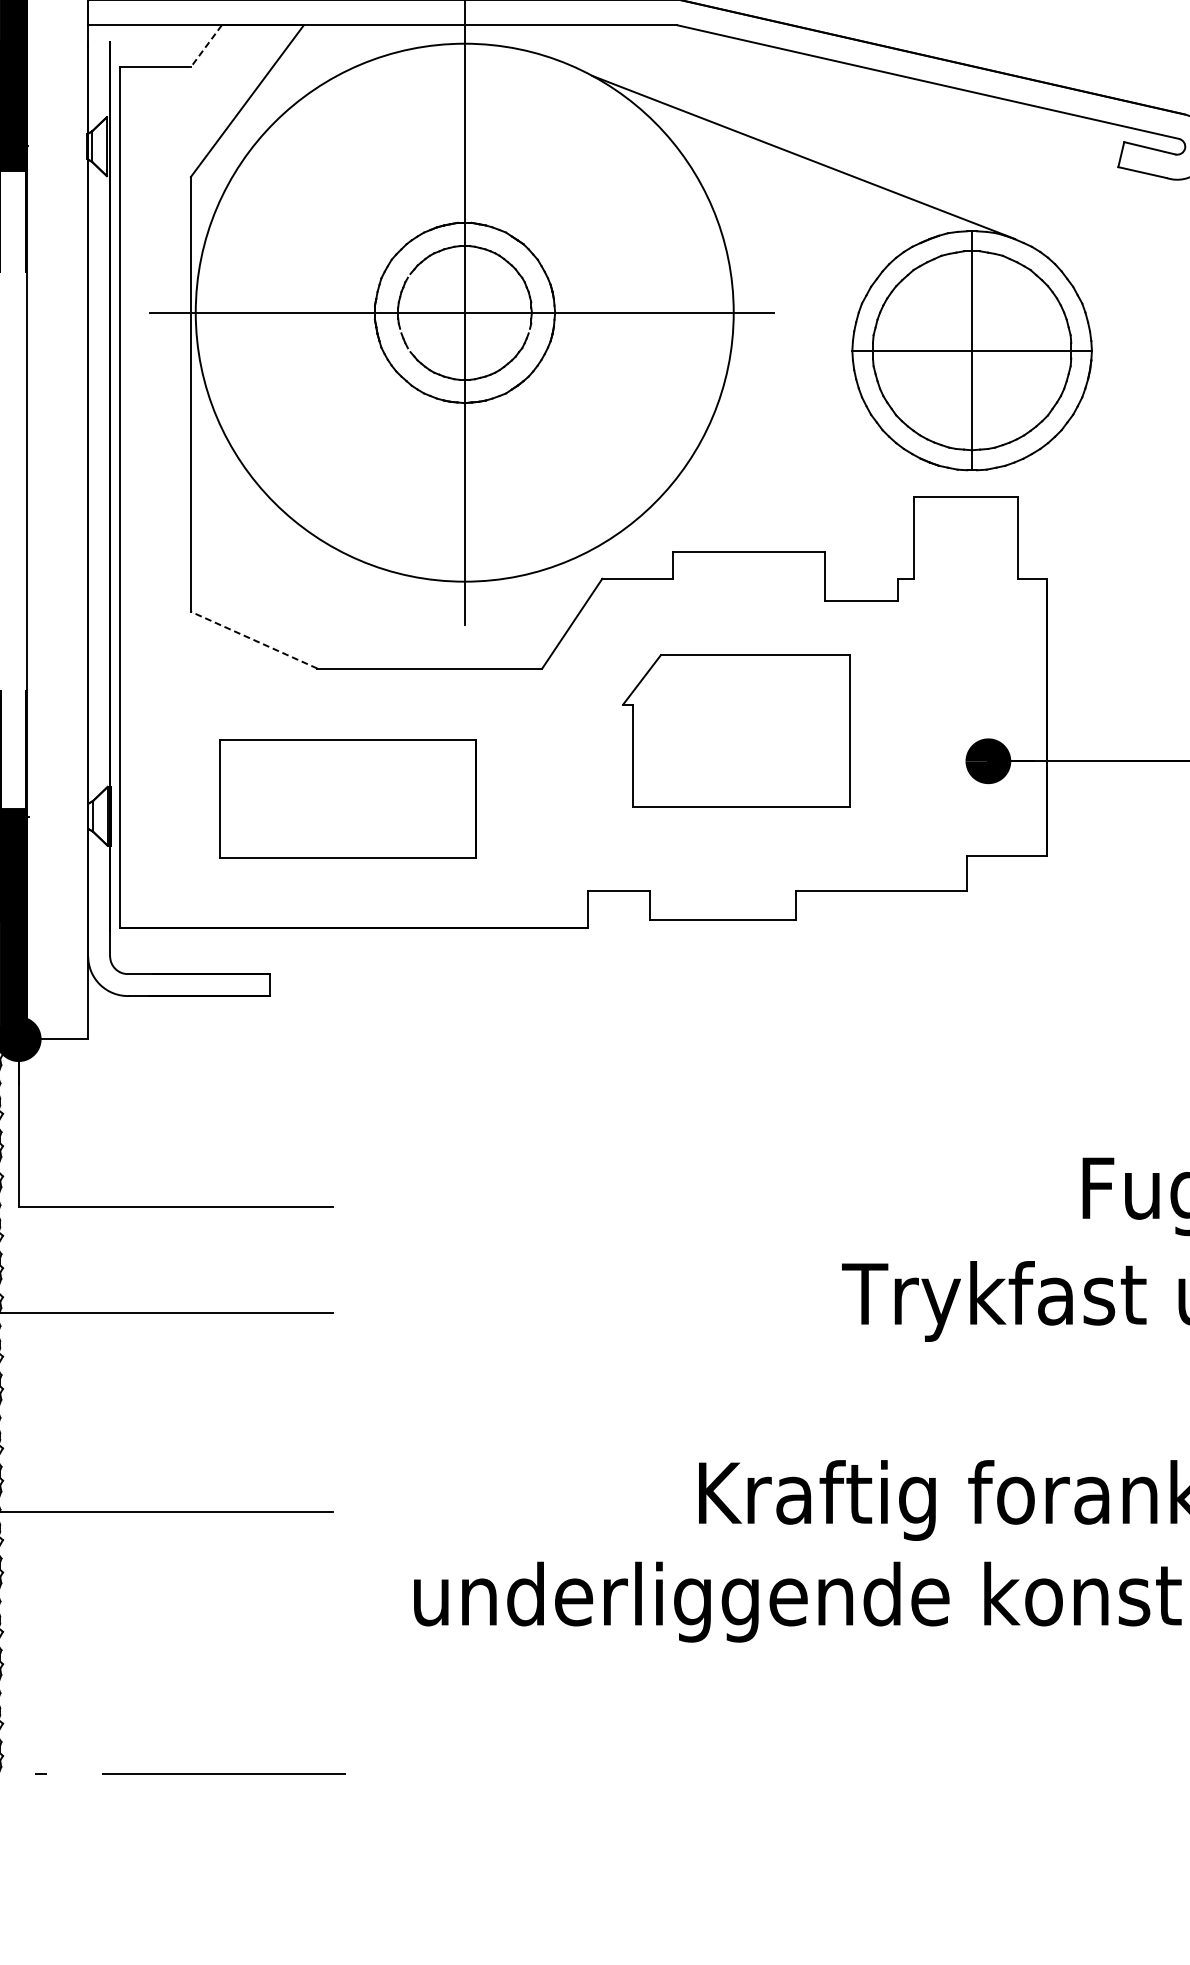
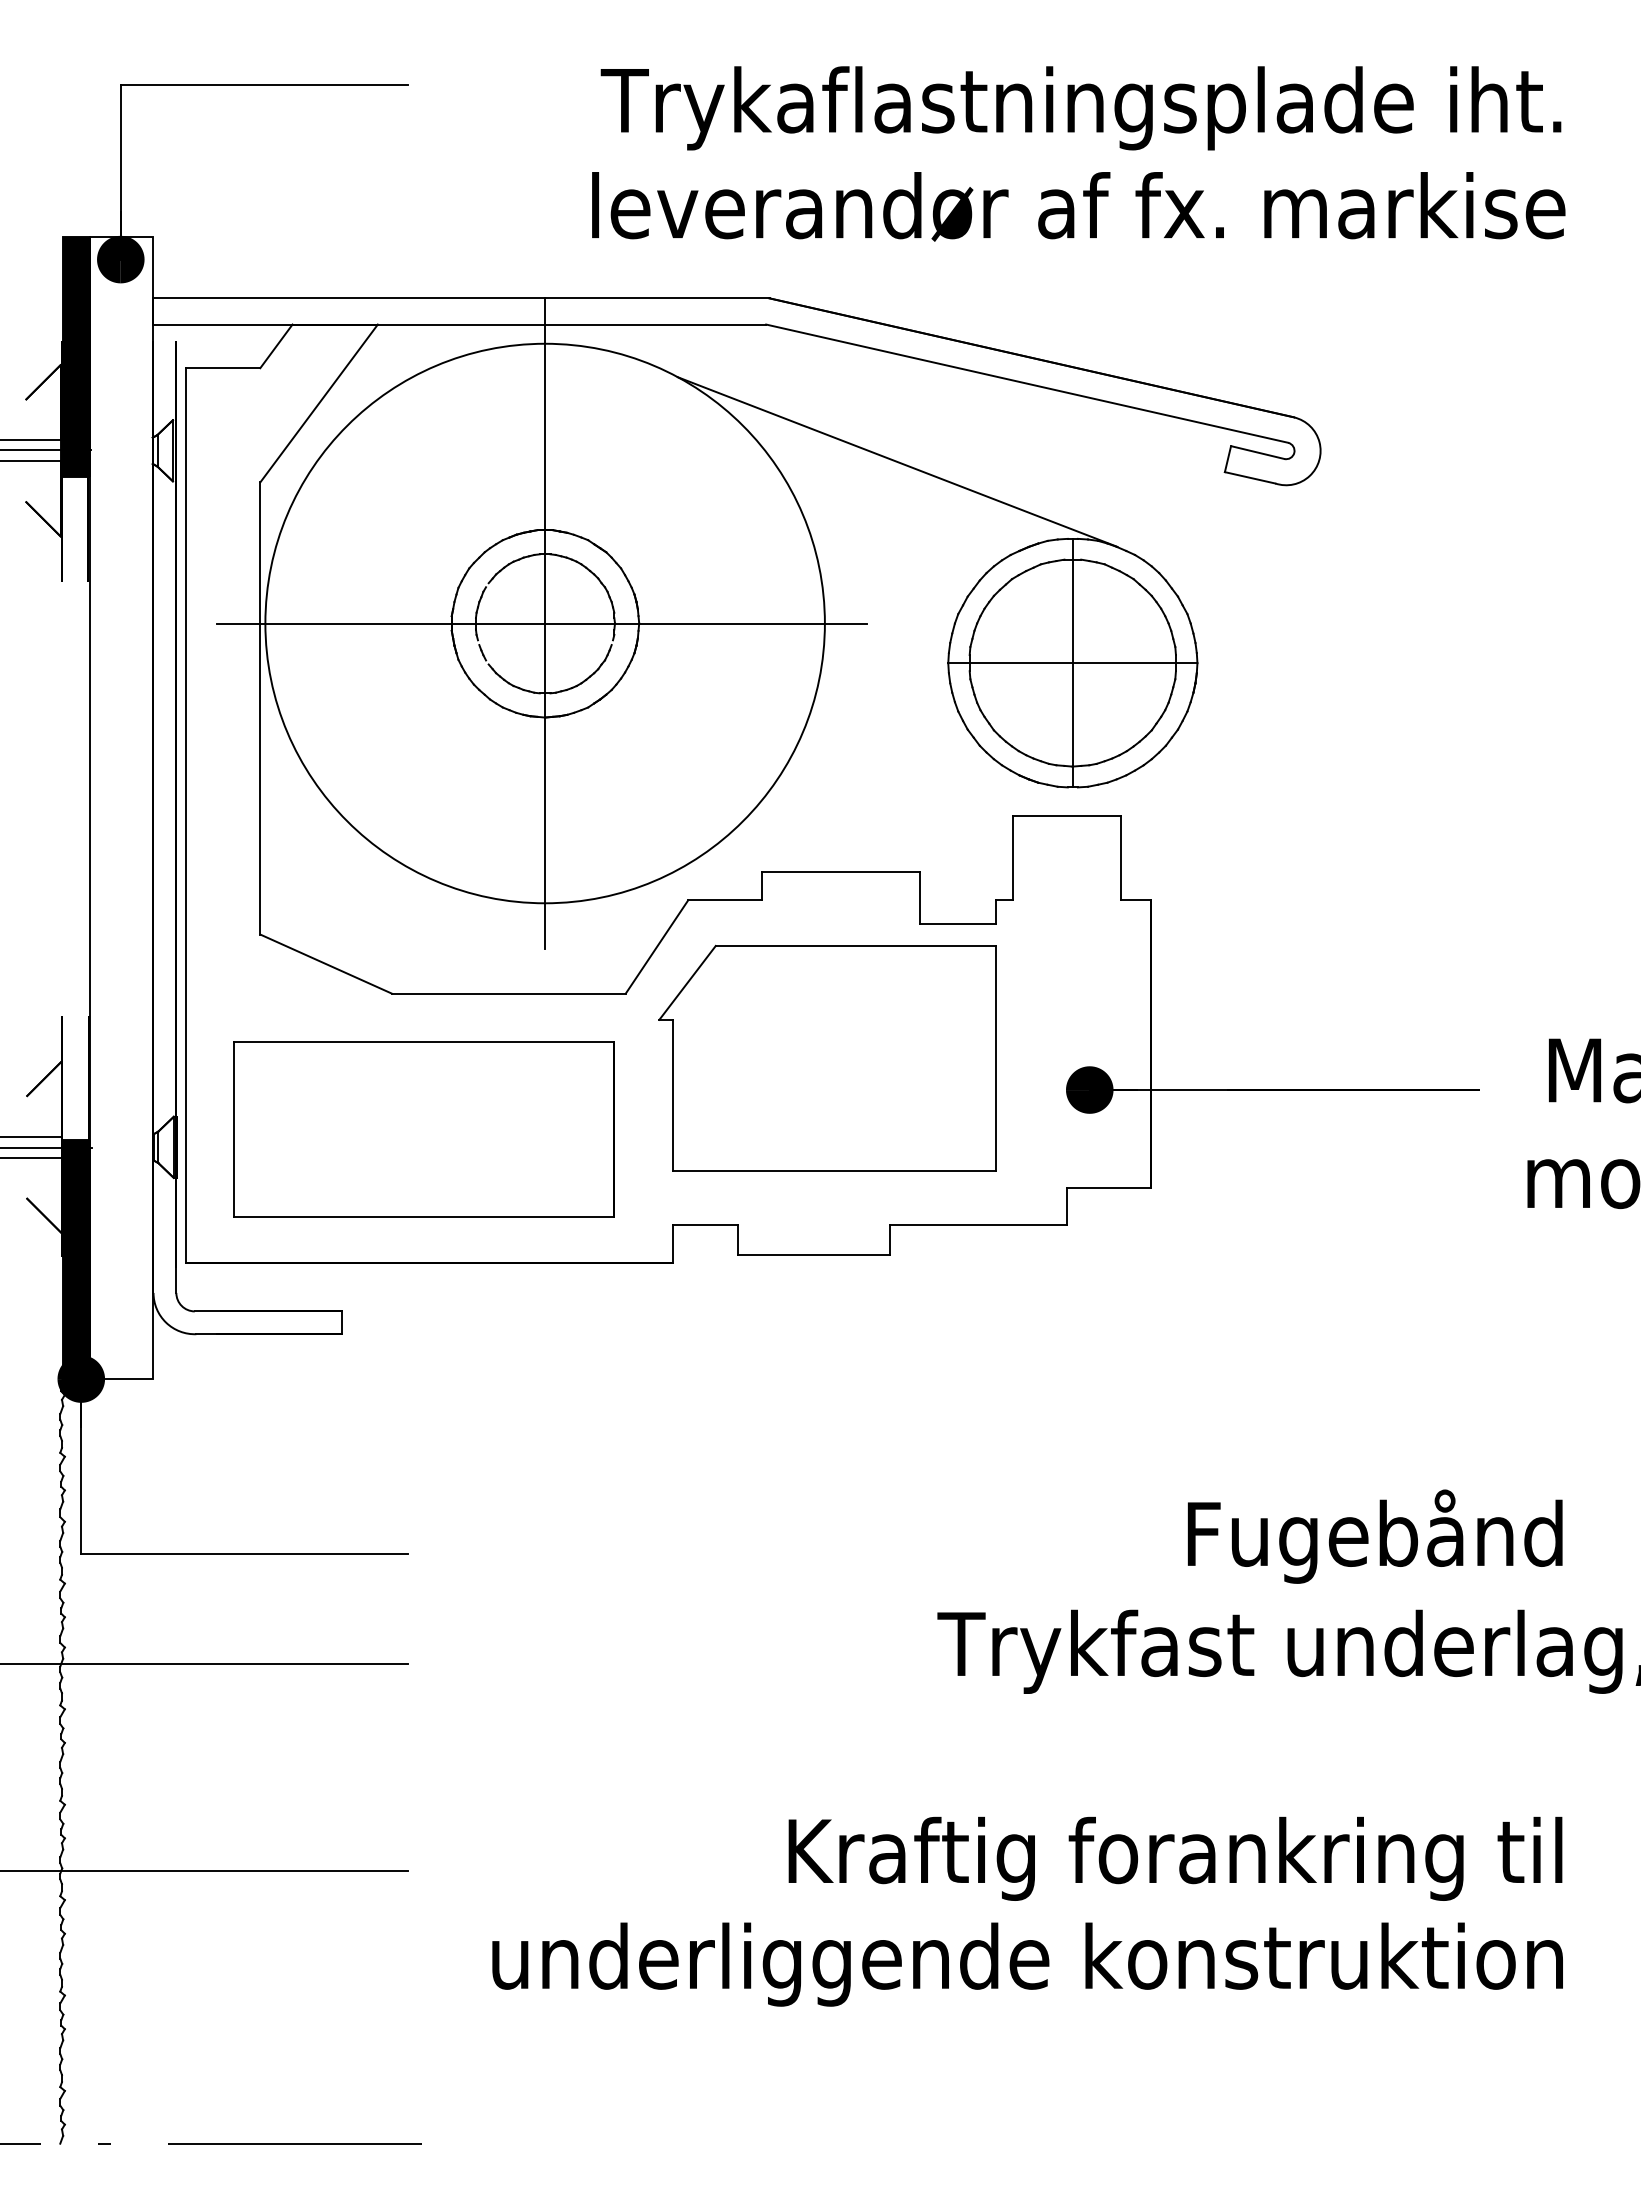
line: (206, 46) -> (276, 346), dashed -> solid
line: (253, 639) -> (325, 963), dashed -> solid
part: (736, 729) -> (827, 1057), size x1.43
part: (347, 799) -> (423, 1129), size x1.43

